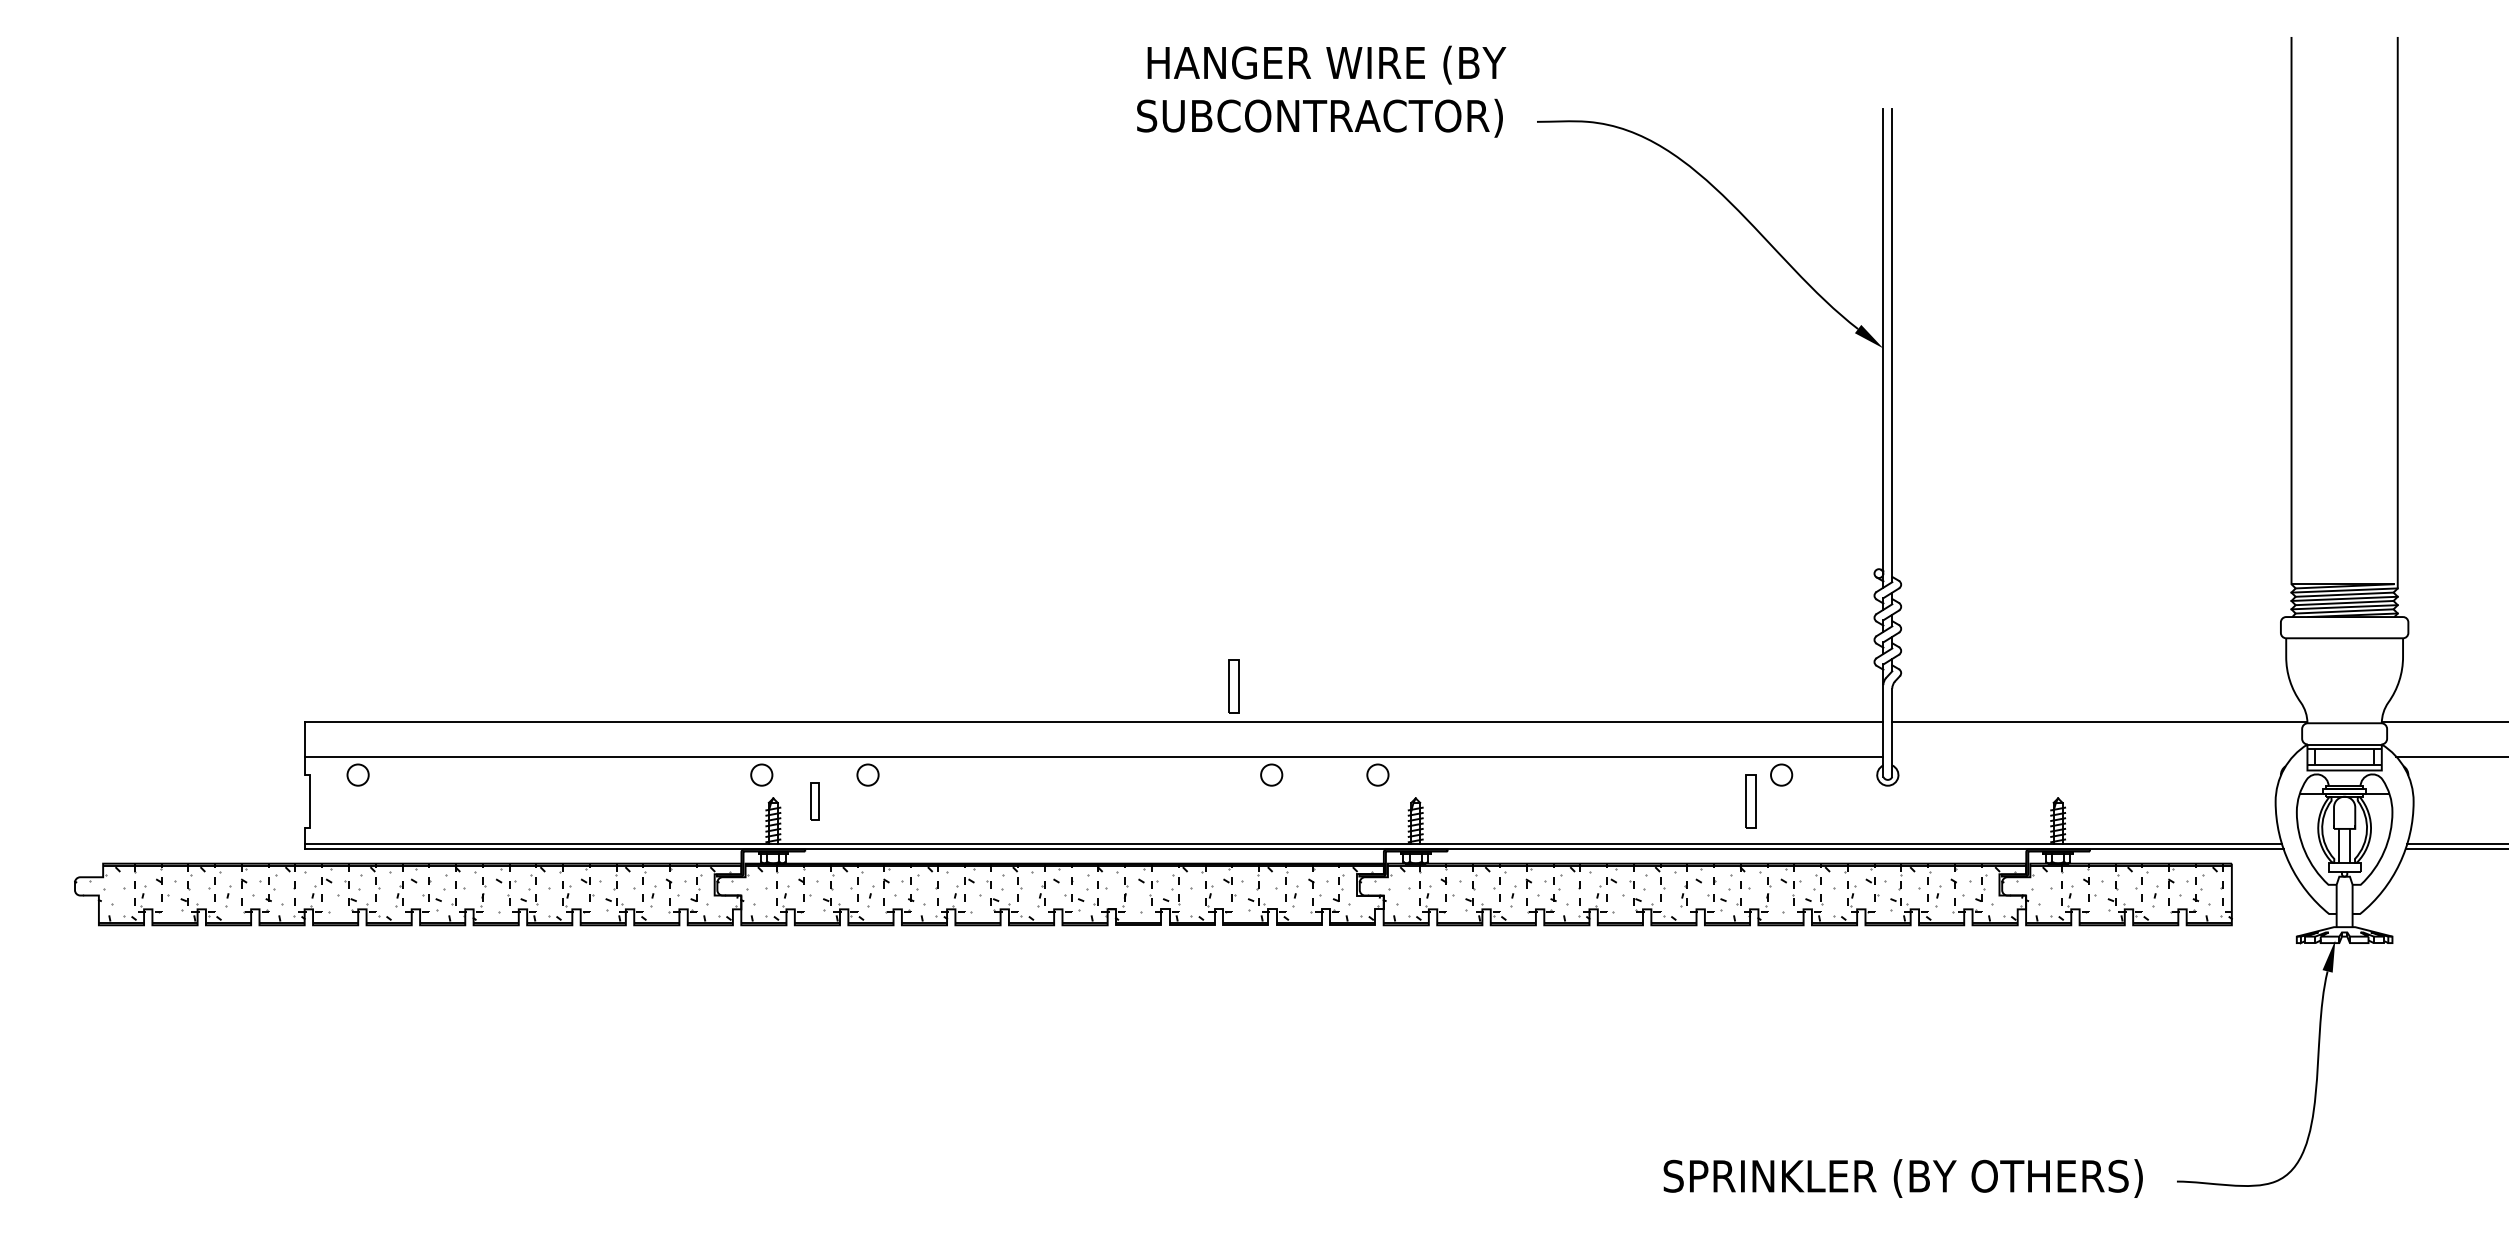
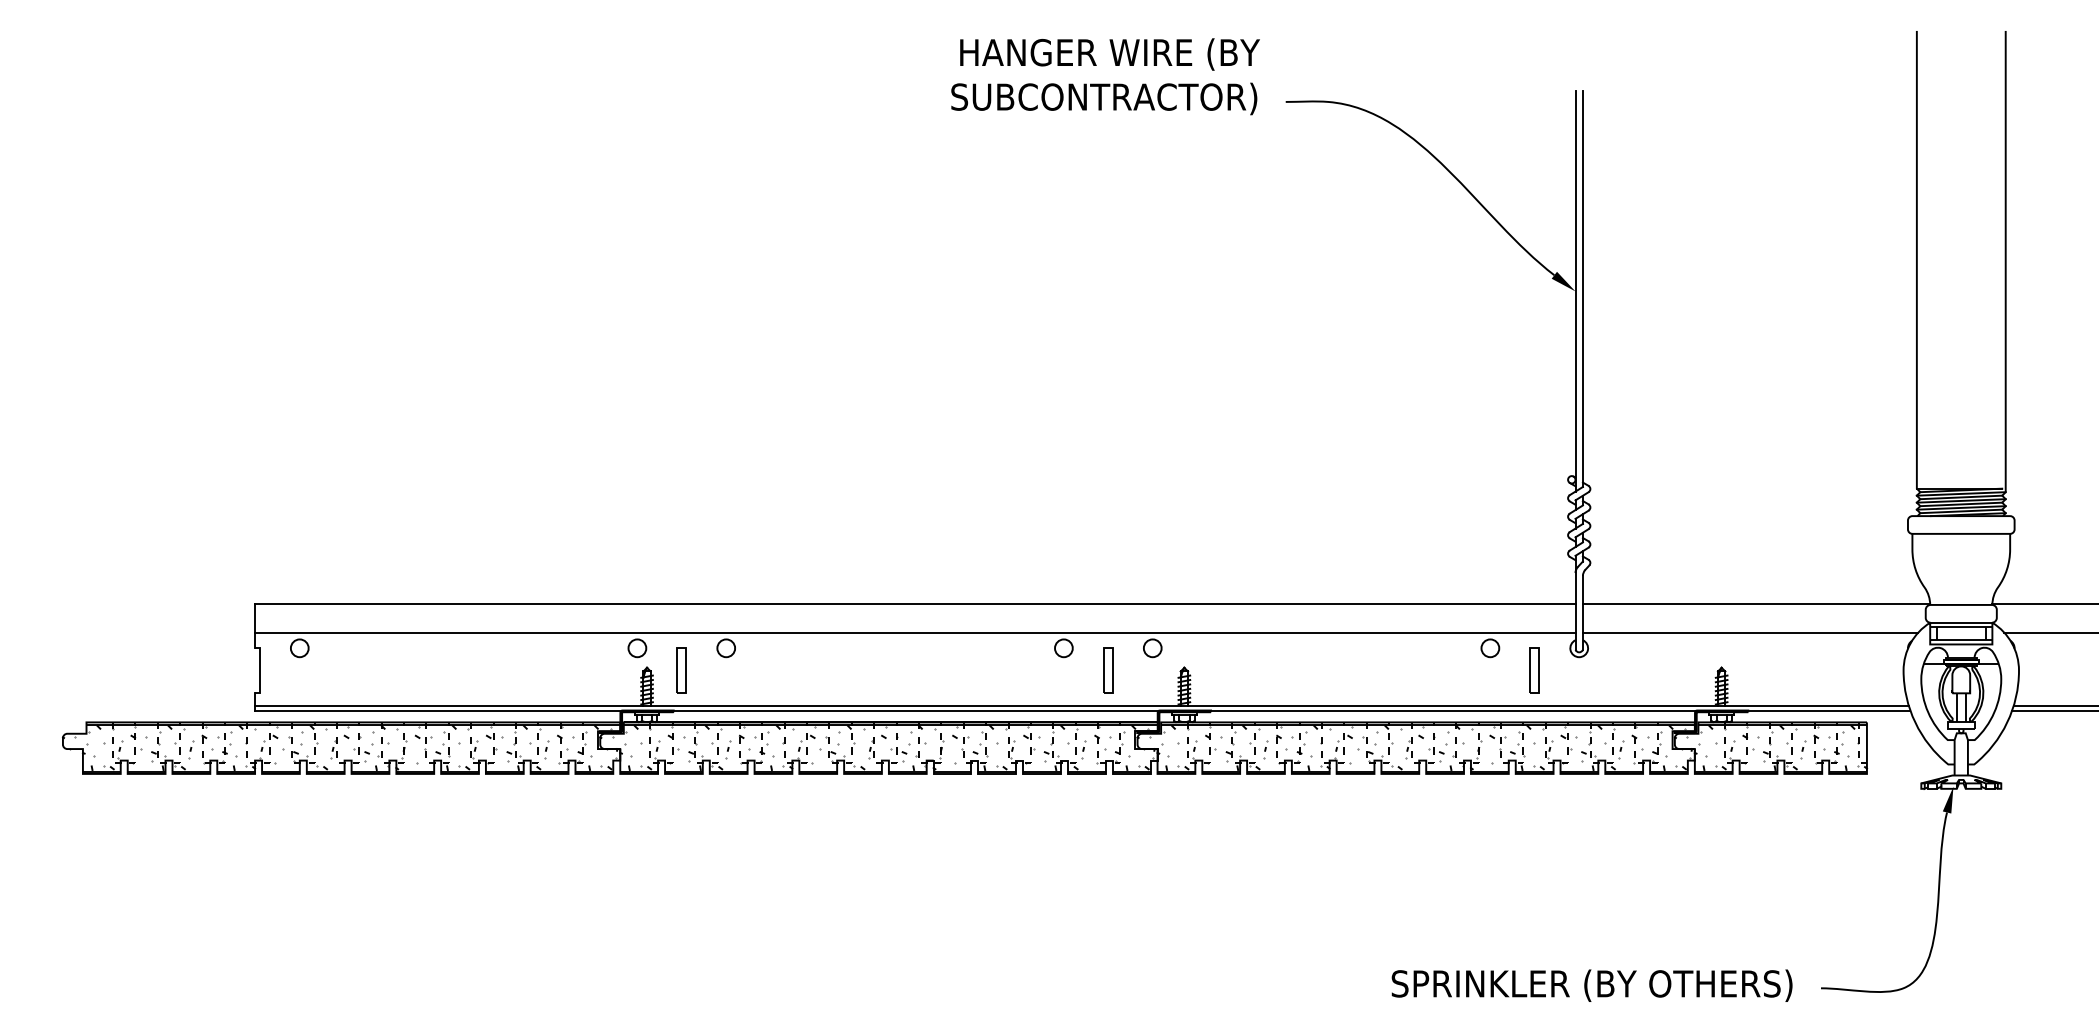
part: (1234, 686) -> (1108, 670), moved
line: (2092, 756) -> (1750, 632), added
part: (814, 801) -> (681, 670), size x1.43
part: (1750, 801) -> (1534, 670), moved

